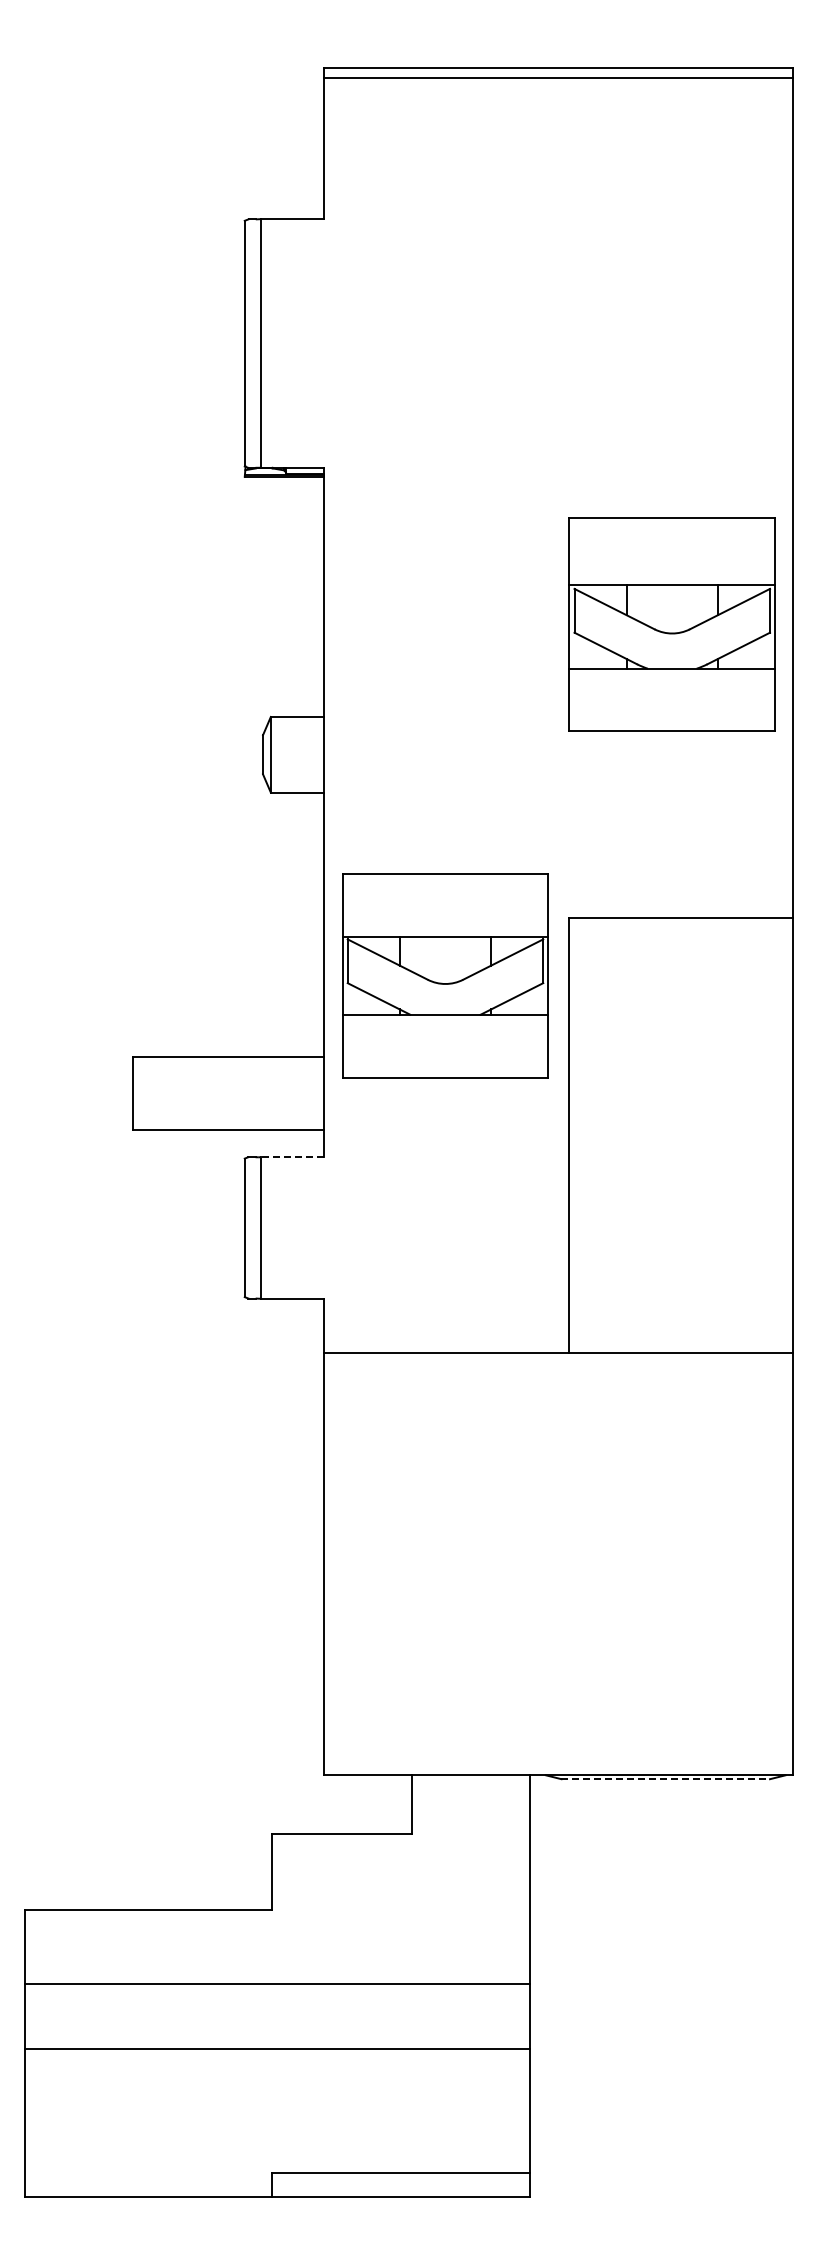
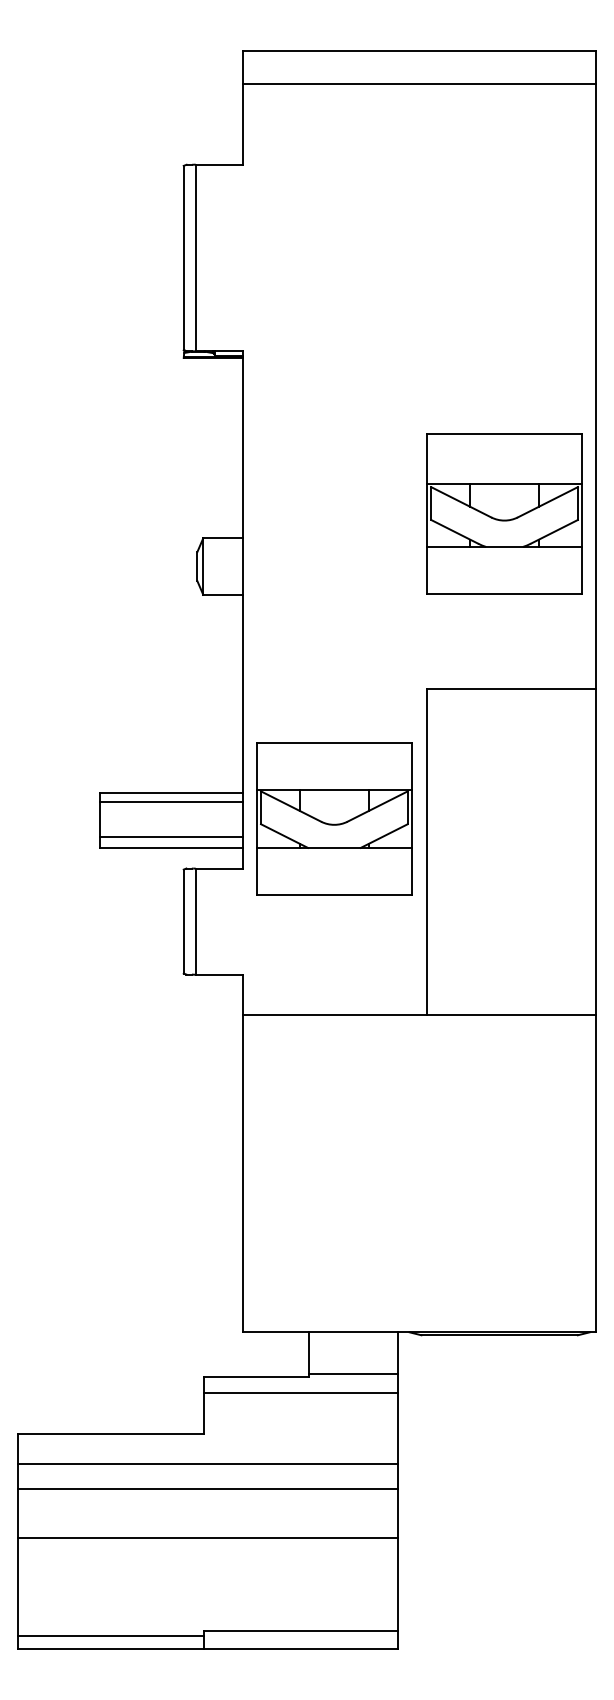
line: (558, 78) -> (419, 83), moved
part: (671, 624) -> (503, 513), moved
part: (445, 975) -> (334, 818), moved
line: (228, 1068) -> (171, 801), added
line: (228, 1115) -> (171, 837), added
line: (292, 1157) -> (219, 868), dashed -> solid
line: (666, 1779) -> (500, 1335), dashed -> solid
line: (470, 1830) -> (353, 1373), added
line: (401, 1856) -> (301, 1393), added
line: (277, 1951) -> (208, 1464), added
line: (148, 2179) -> (111, 1635), added

